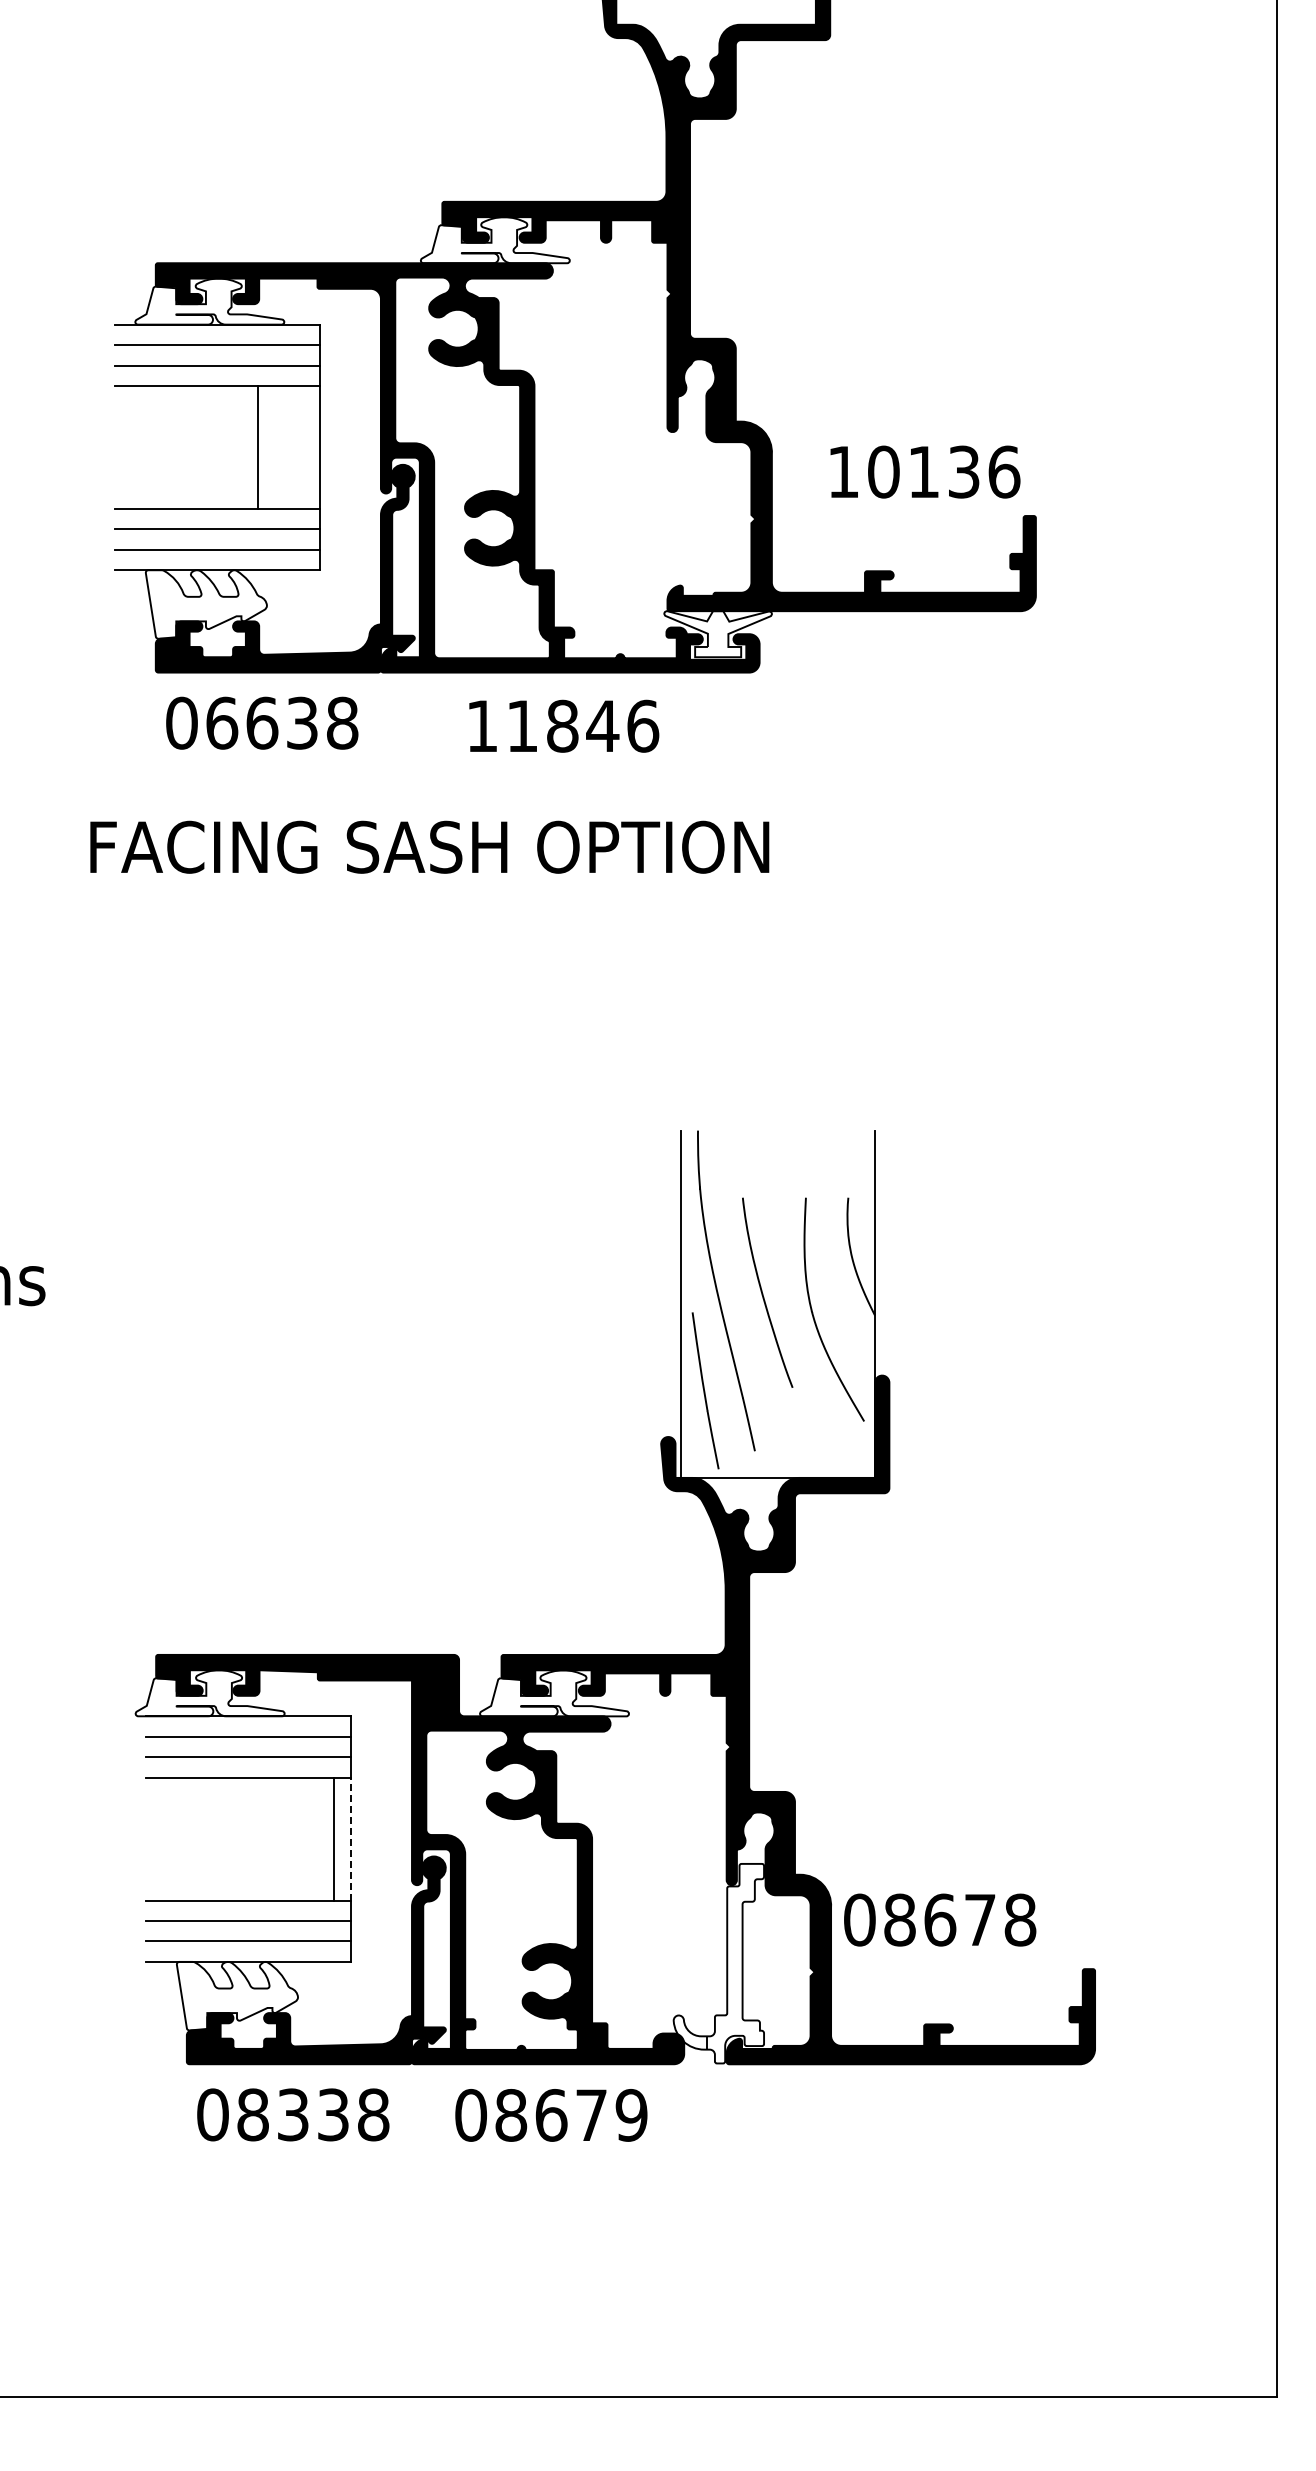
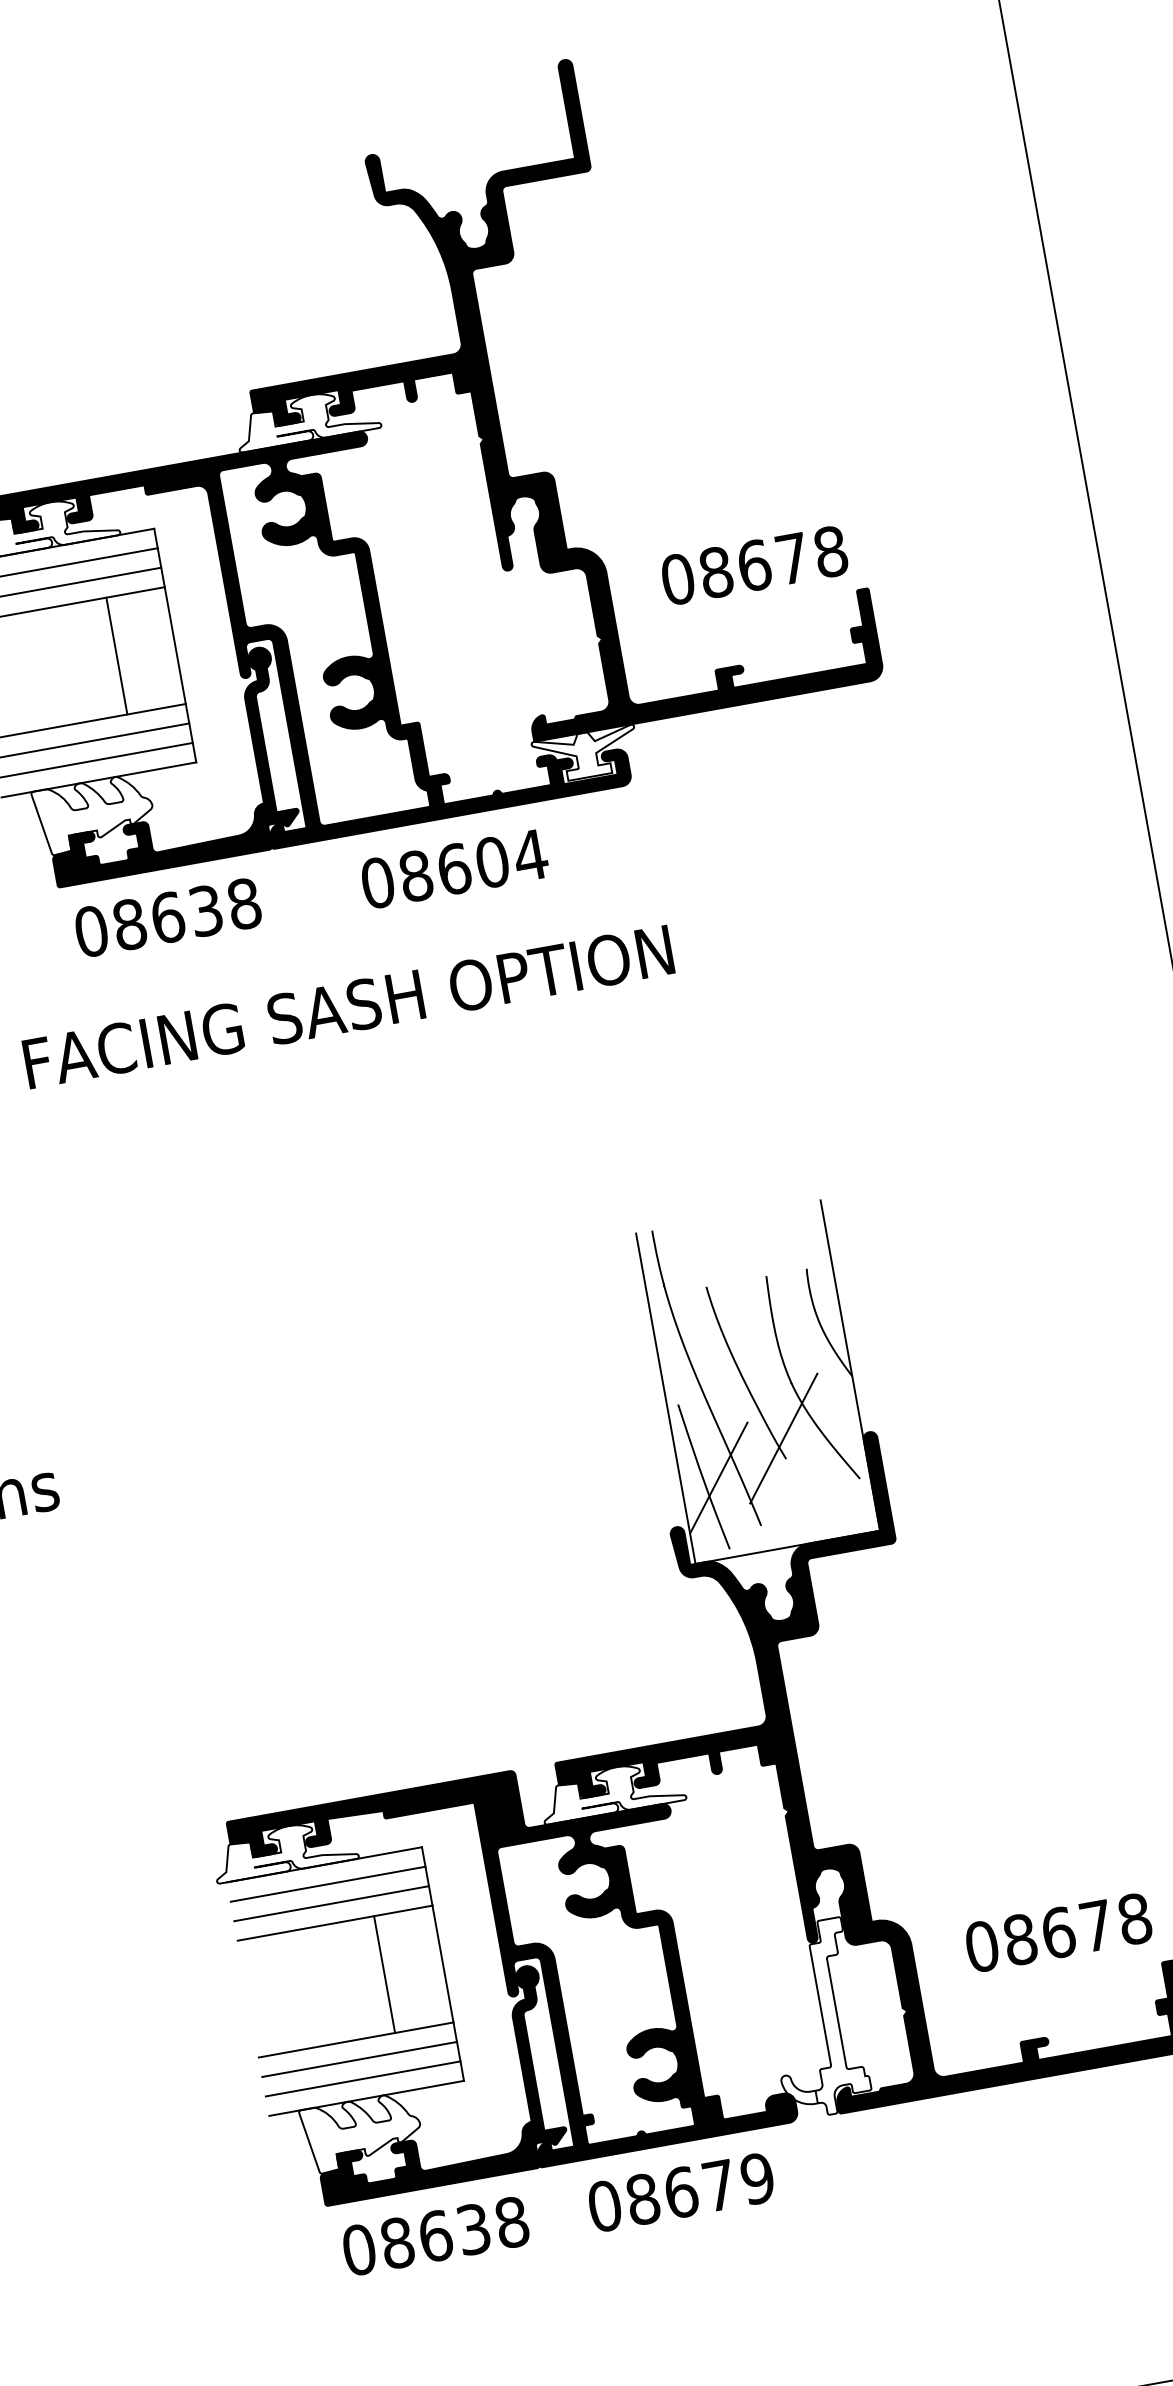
text: (923, 471) -> (753, 565), 10136 -> 08678
text: (222, 722) -> (130, 923), 06638 -> 08638
text: (562, 725) -> (453, 868), 11846 -> 08604
line: (793, 1366) -> (783, 1438), added
line: (720, 1394) -> (718, 1477), added
line: (334, 1838) -> (384, 1973), moved
line: (350, 1838) -> (442, 1963), dashed -> solid
text: (940, 1919) -> (1058, 1932), moved
text: (293, 2114) -> (435, 2235), 08338 -> 08638

